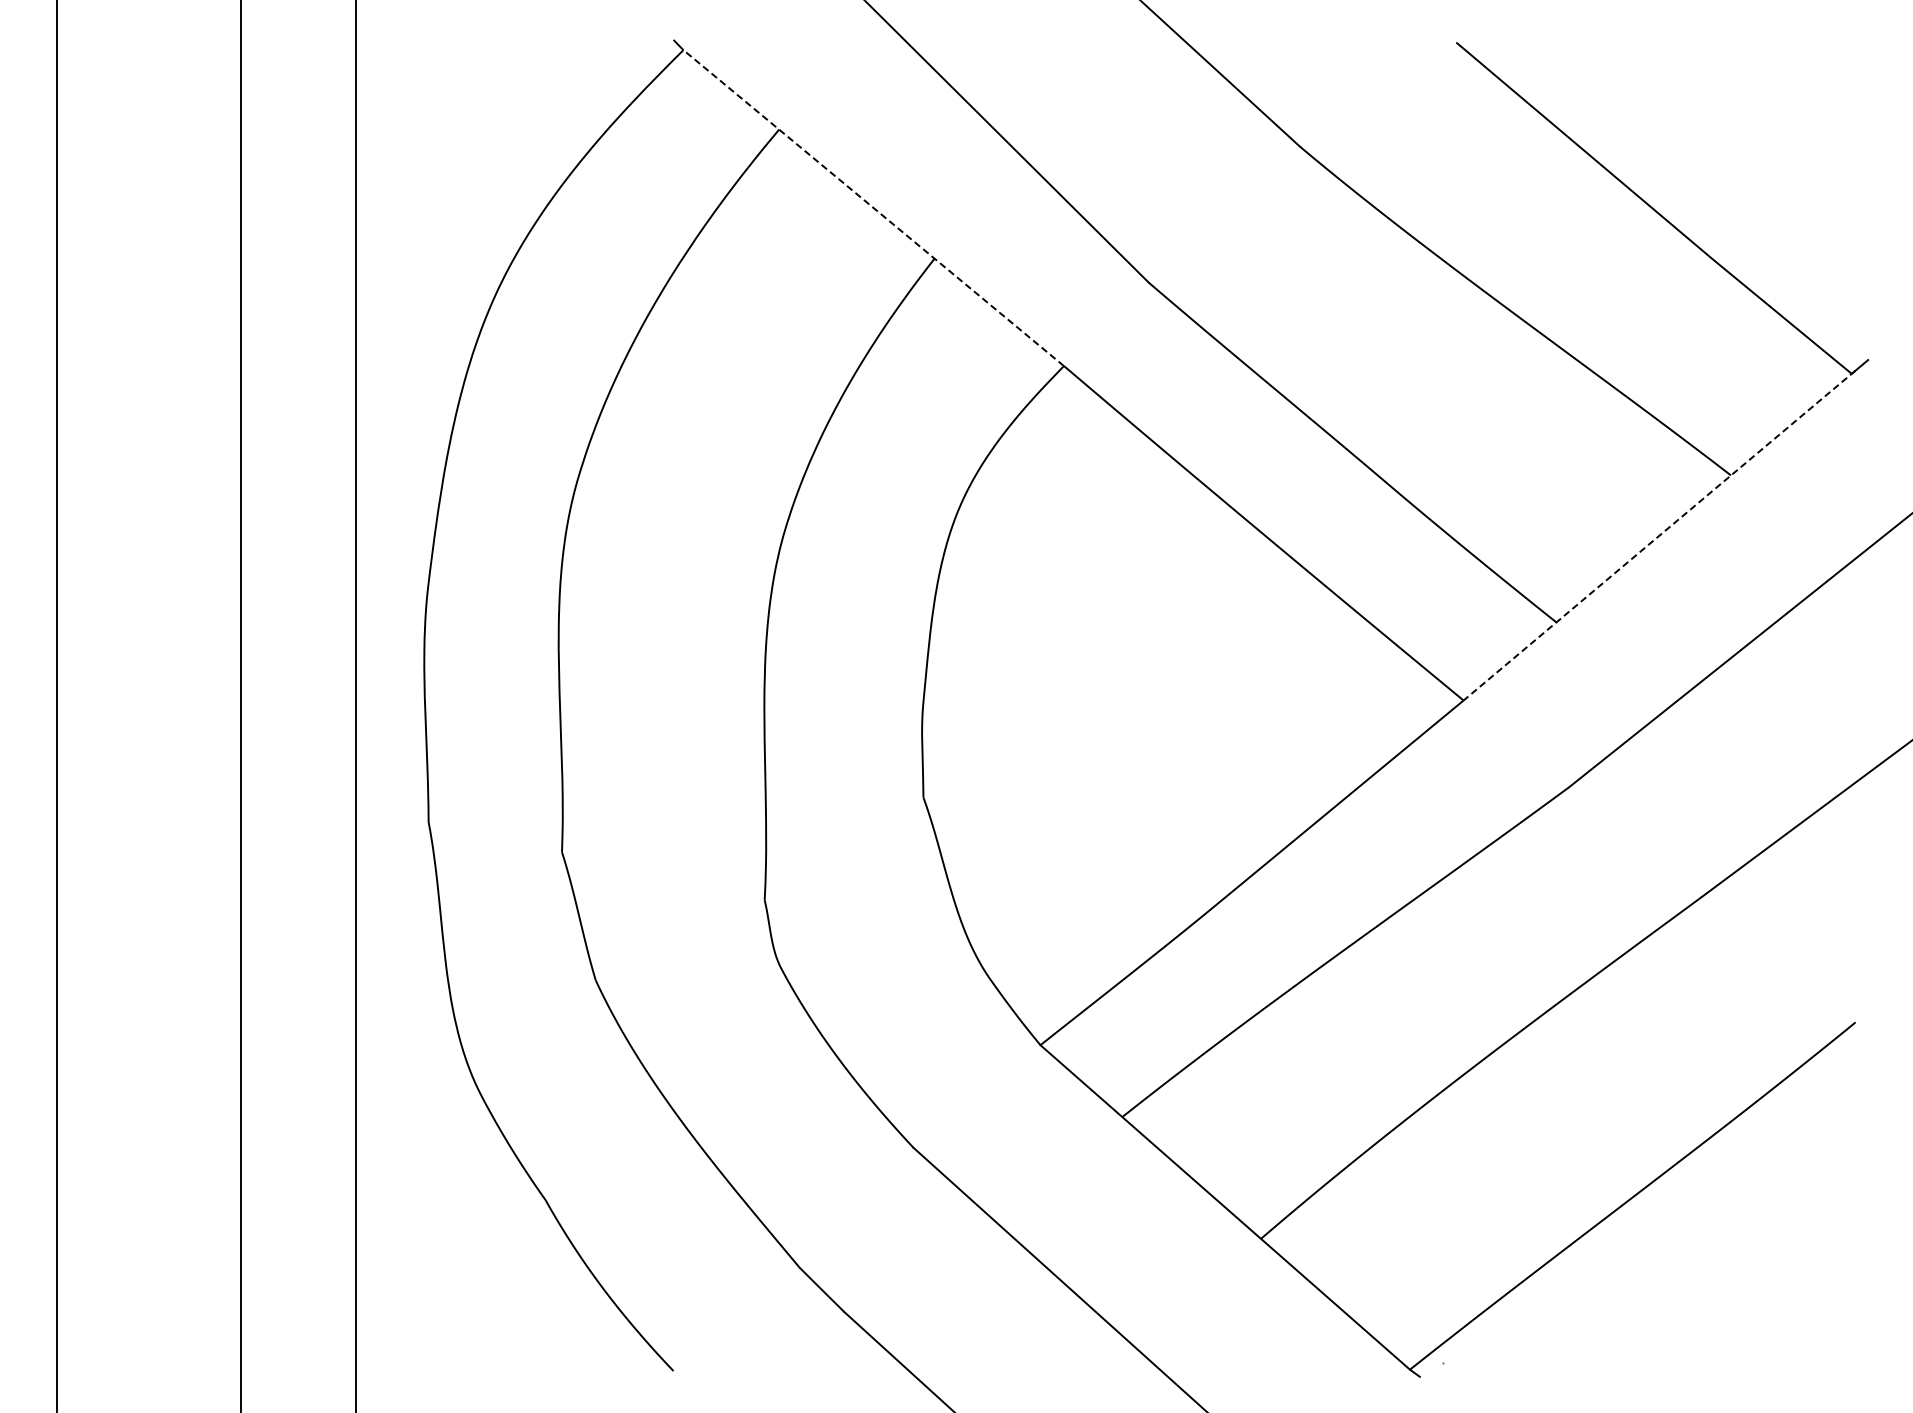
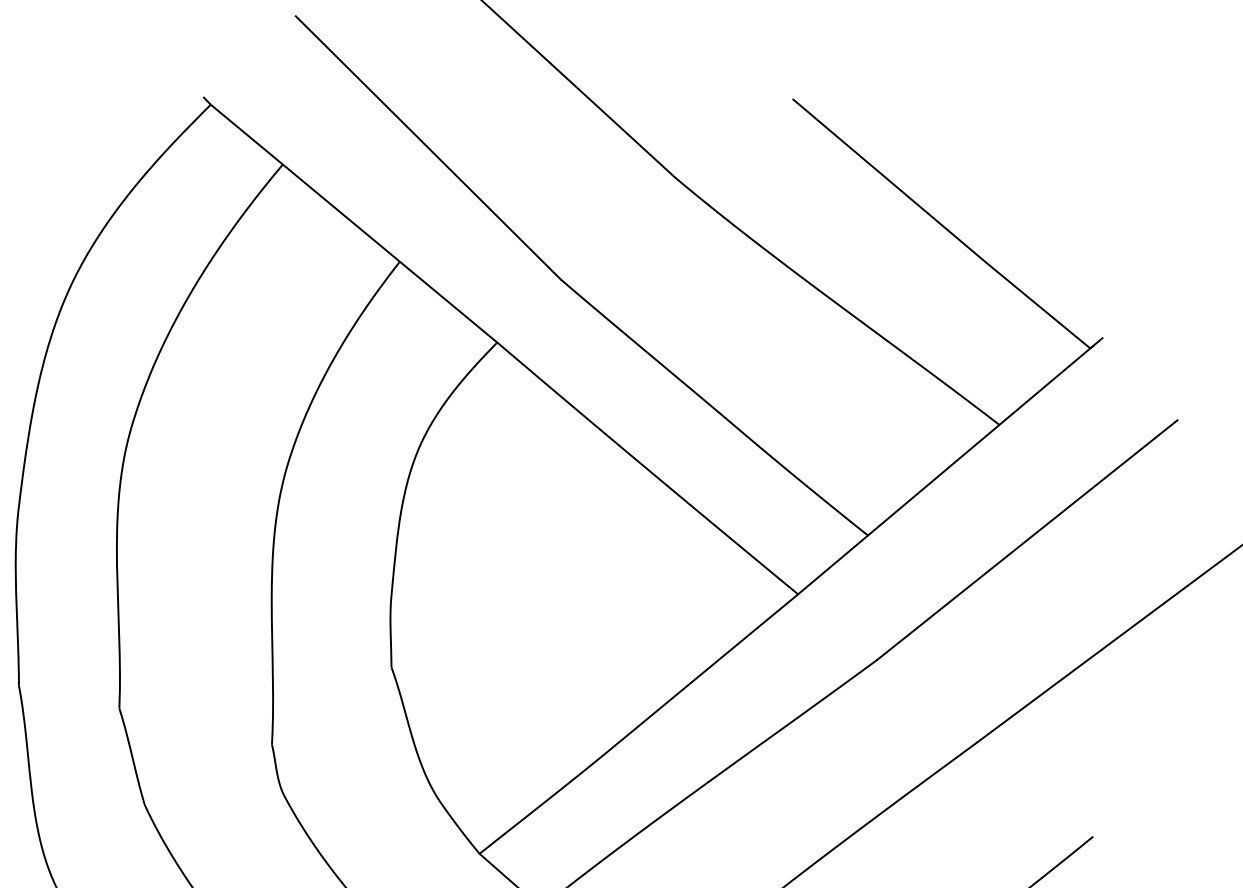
line: (873, 207) -> (353, 223), dashed -> solid
line: (1659, 535) -> (945, 470), dashed -> solid

